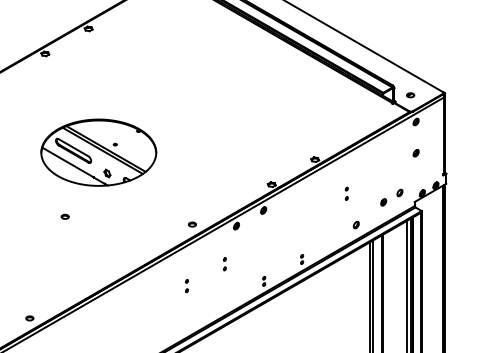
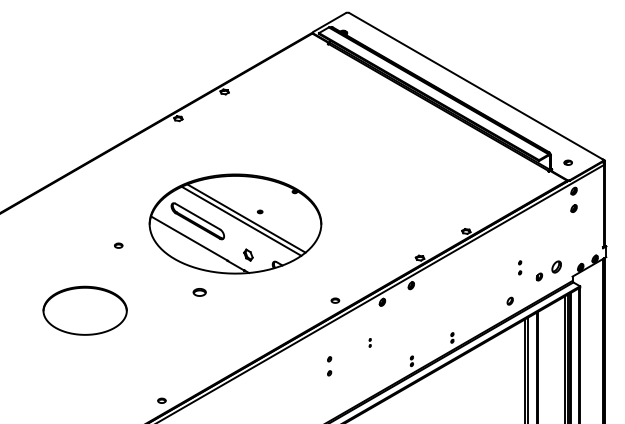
part: (98, 152) -> (235, 223), size x1.4
part: (415, 153) -> (573, 208), moved
part: (399, 192) -> (556, 266), size x1.6
part: (347, 193) -> (520, 267), moved
part: (65, 216) -> (199, 292), size x1.6
part: (225, 263) -> (370, 342), size x0.6
part: (186, 286) -> (329, 366), size x1.4

